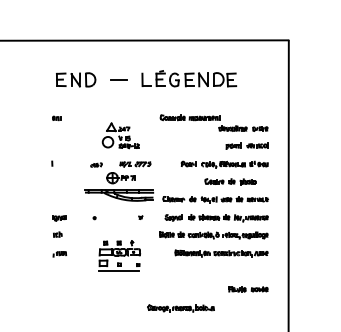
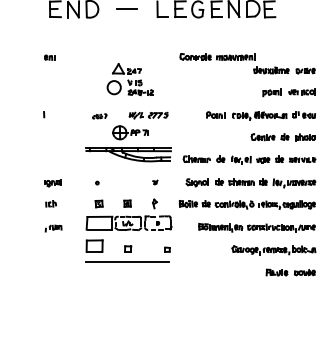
part: (230, 181) -> (283, 137), moved
part: (119, 255) -> (128, 230), size x1.67
part: (180, 308) -> (273, 250), moved

